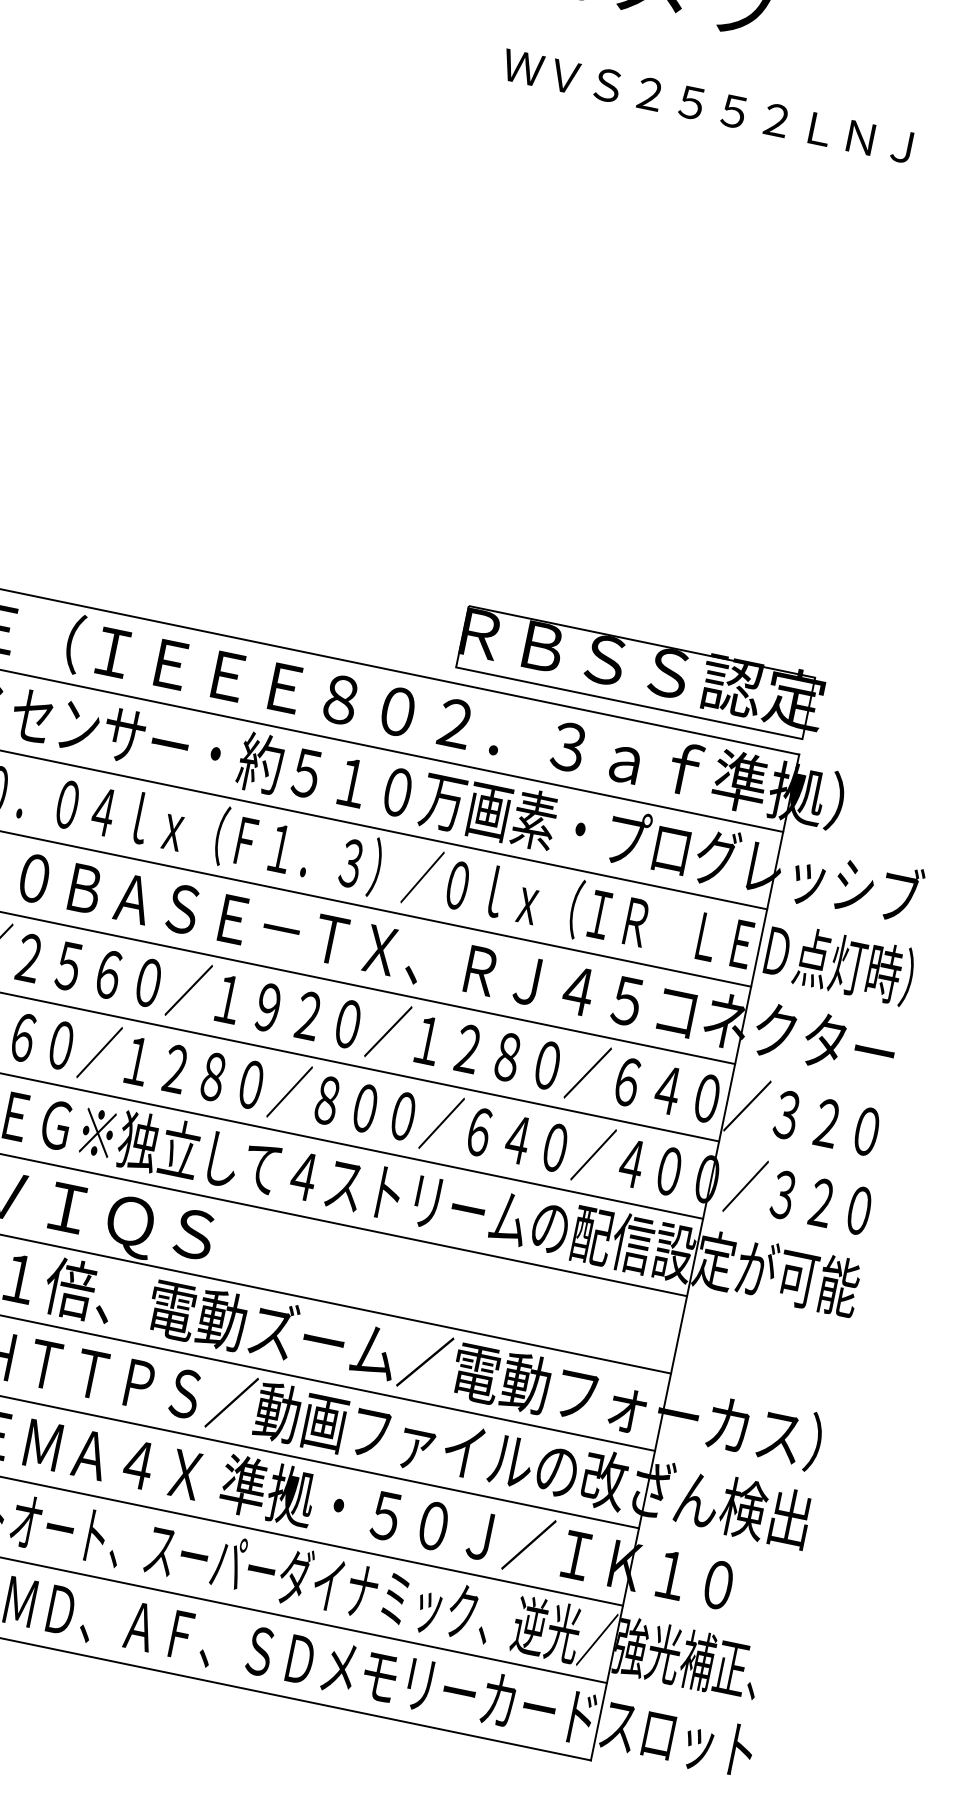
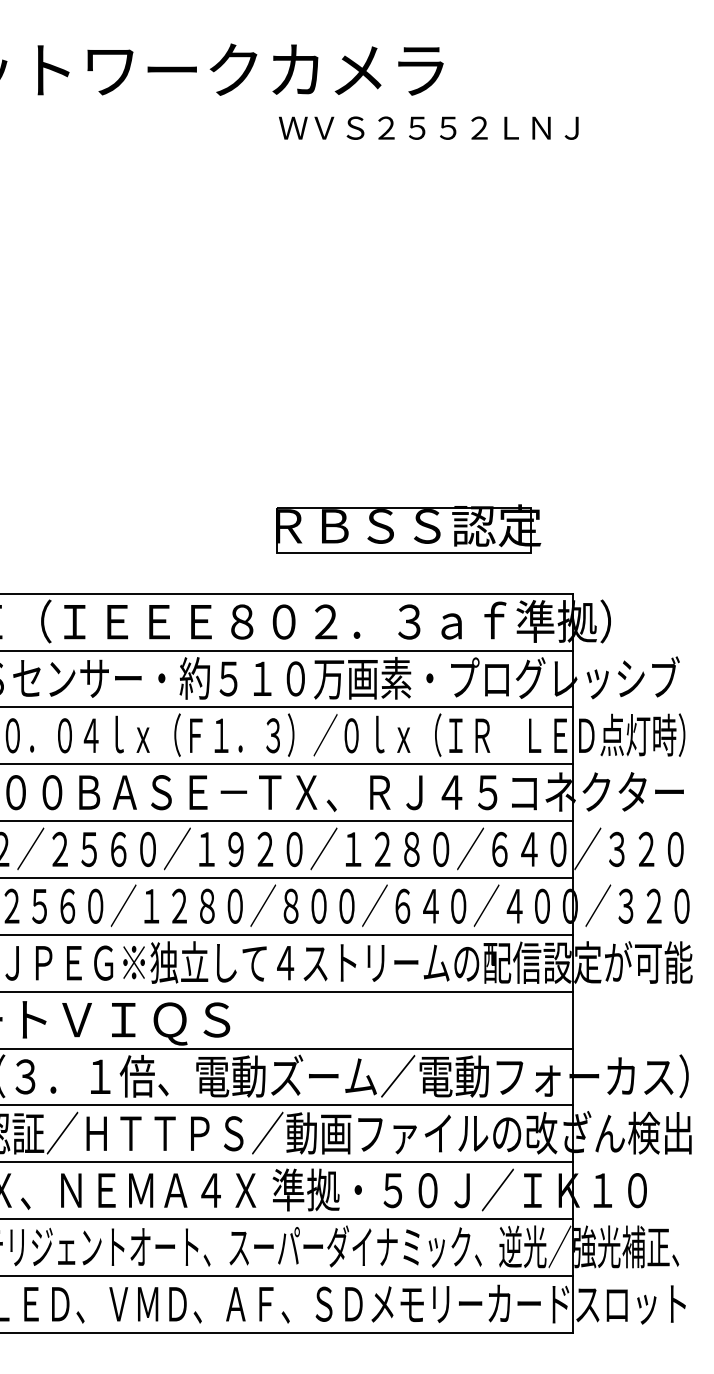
text: (707, 105) -> (428, 127), moved
part: (642, 670) -> (408, 528), moved

